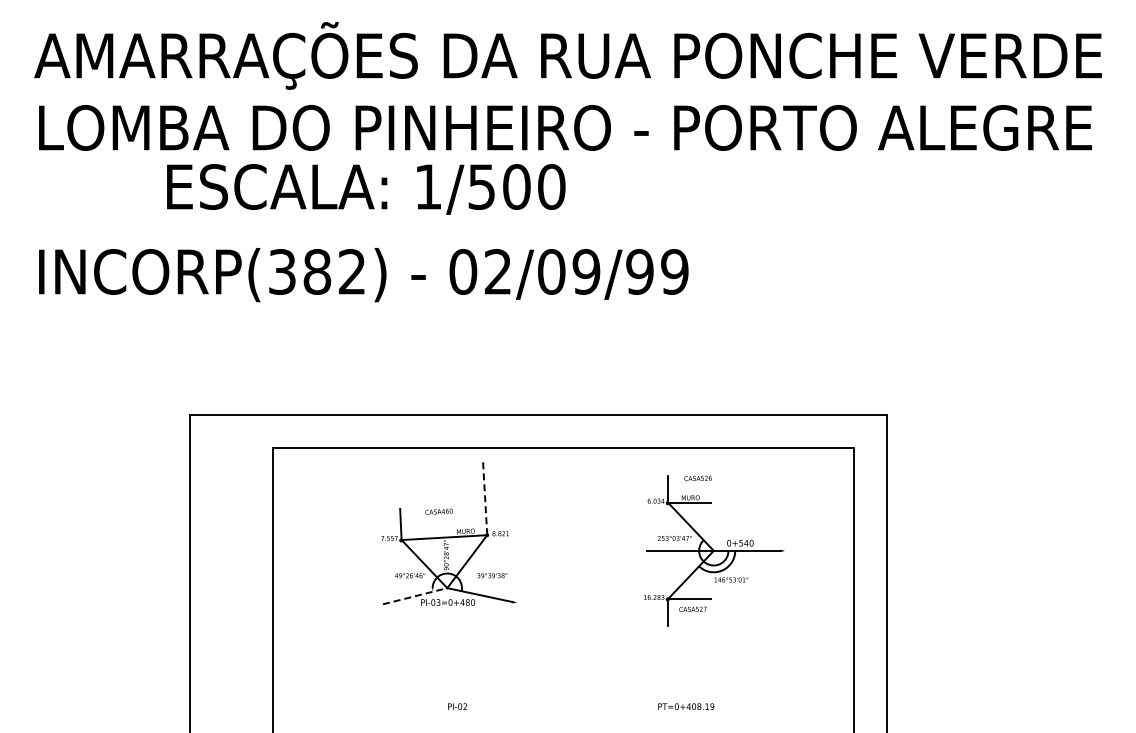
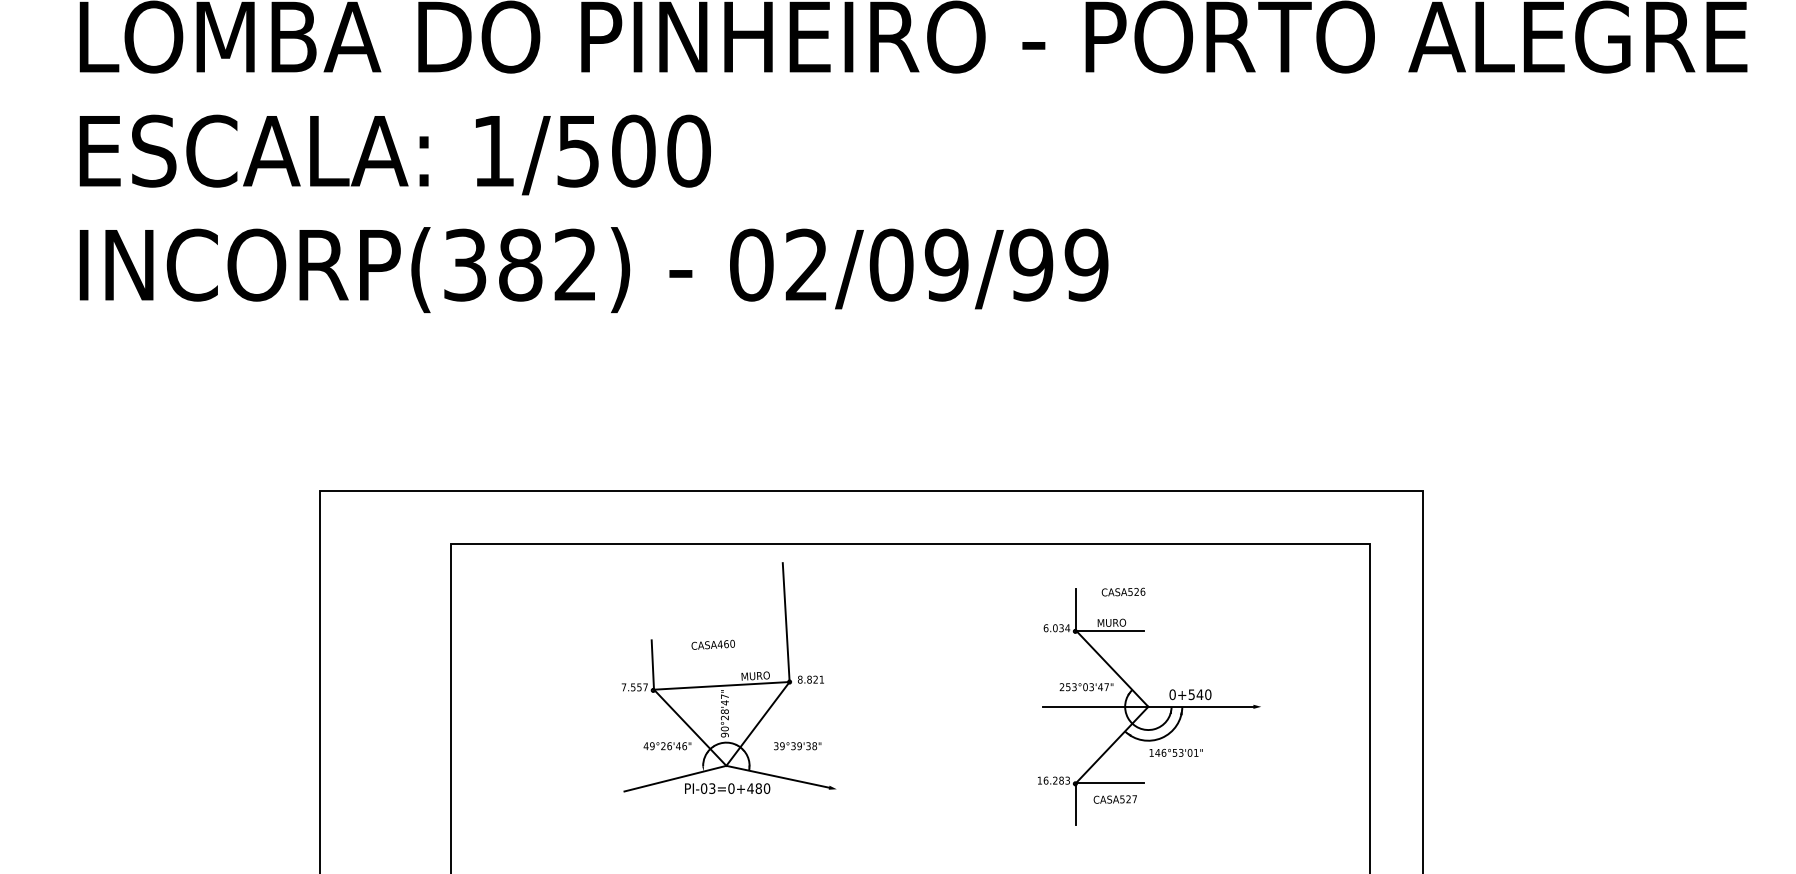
text: (366, 189) -> (395, 155), moved
line: (485, 497) -> (786, 622), dashed -> solid
line: (415, 596) -> (675, 779), dashed -> solid

